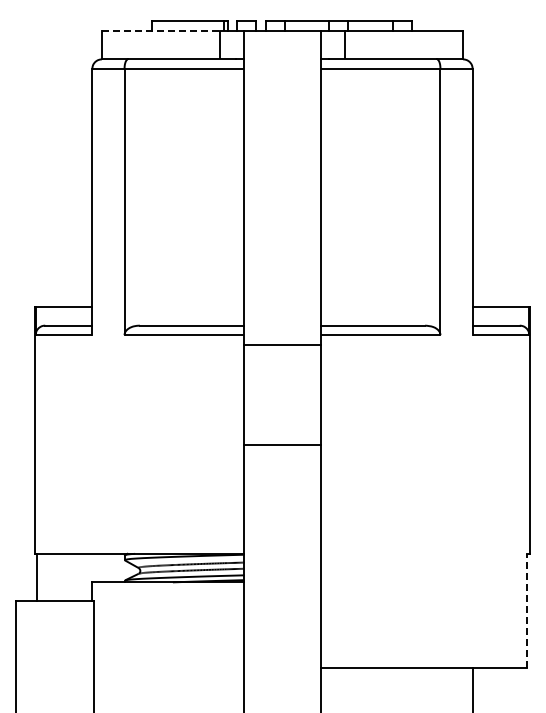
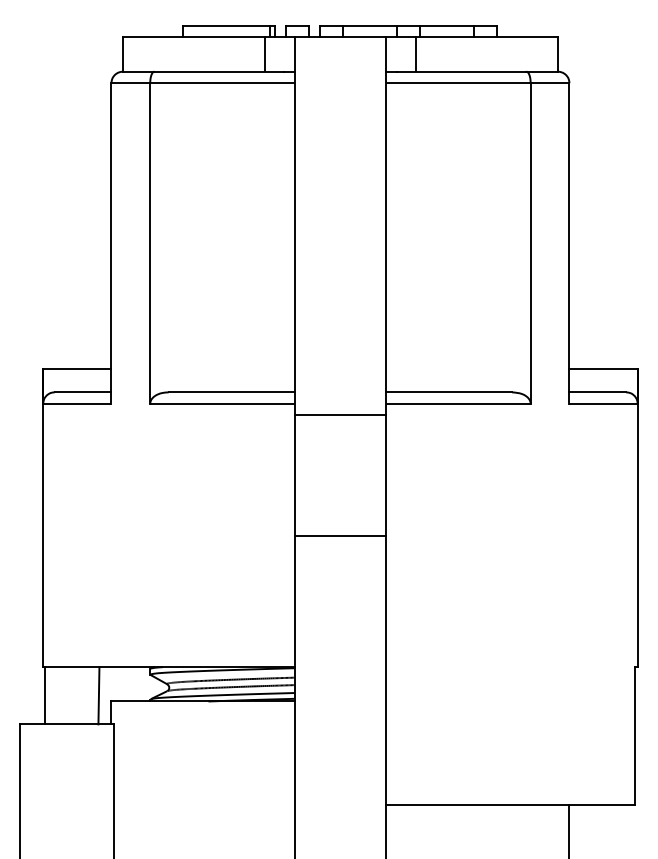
line: (160, 30) -> (193, 36), dashed -> solid
line: (81, 577) -> (98, 695), added
line: (527, 610) -> (635, 735), dashed -> solid

